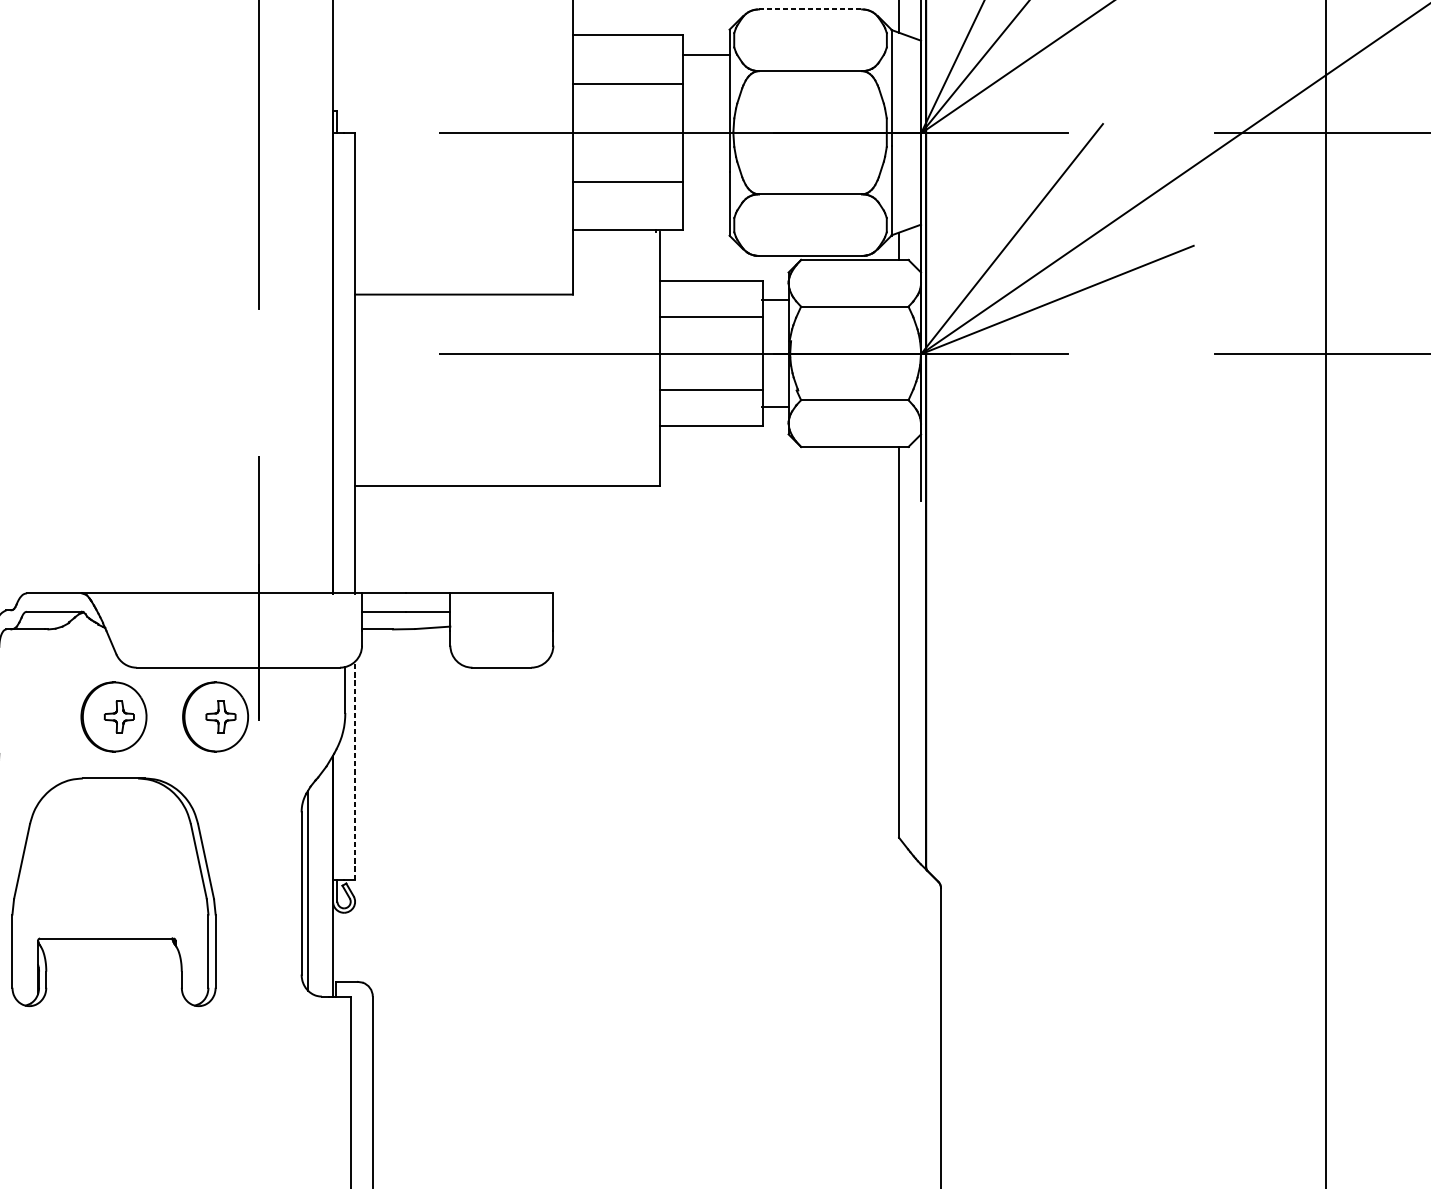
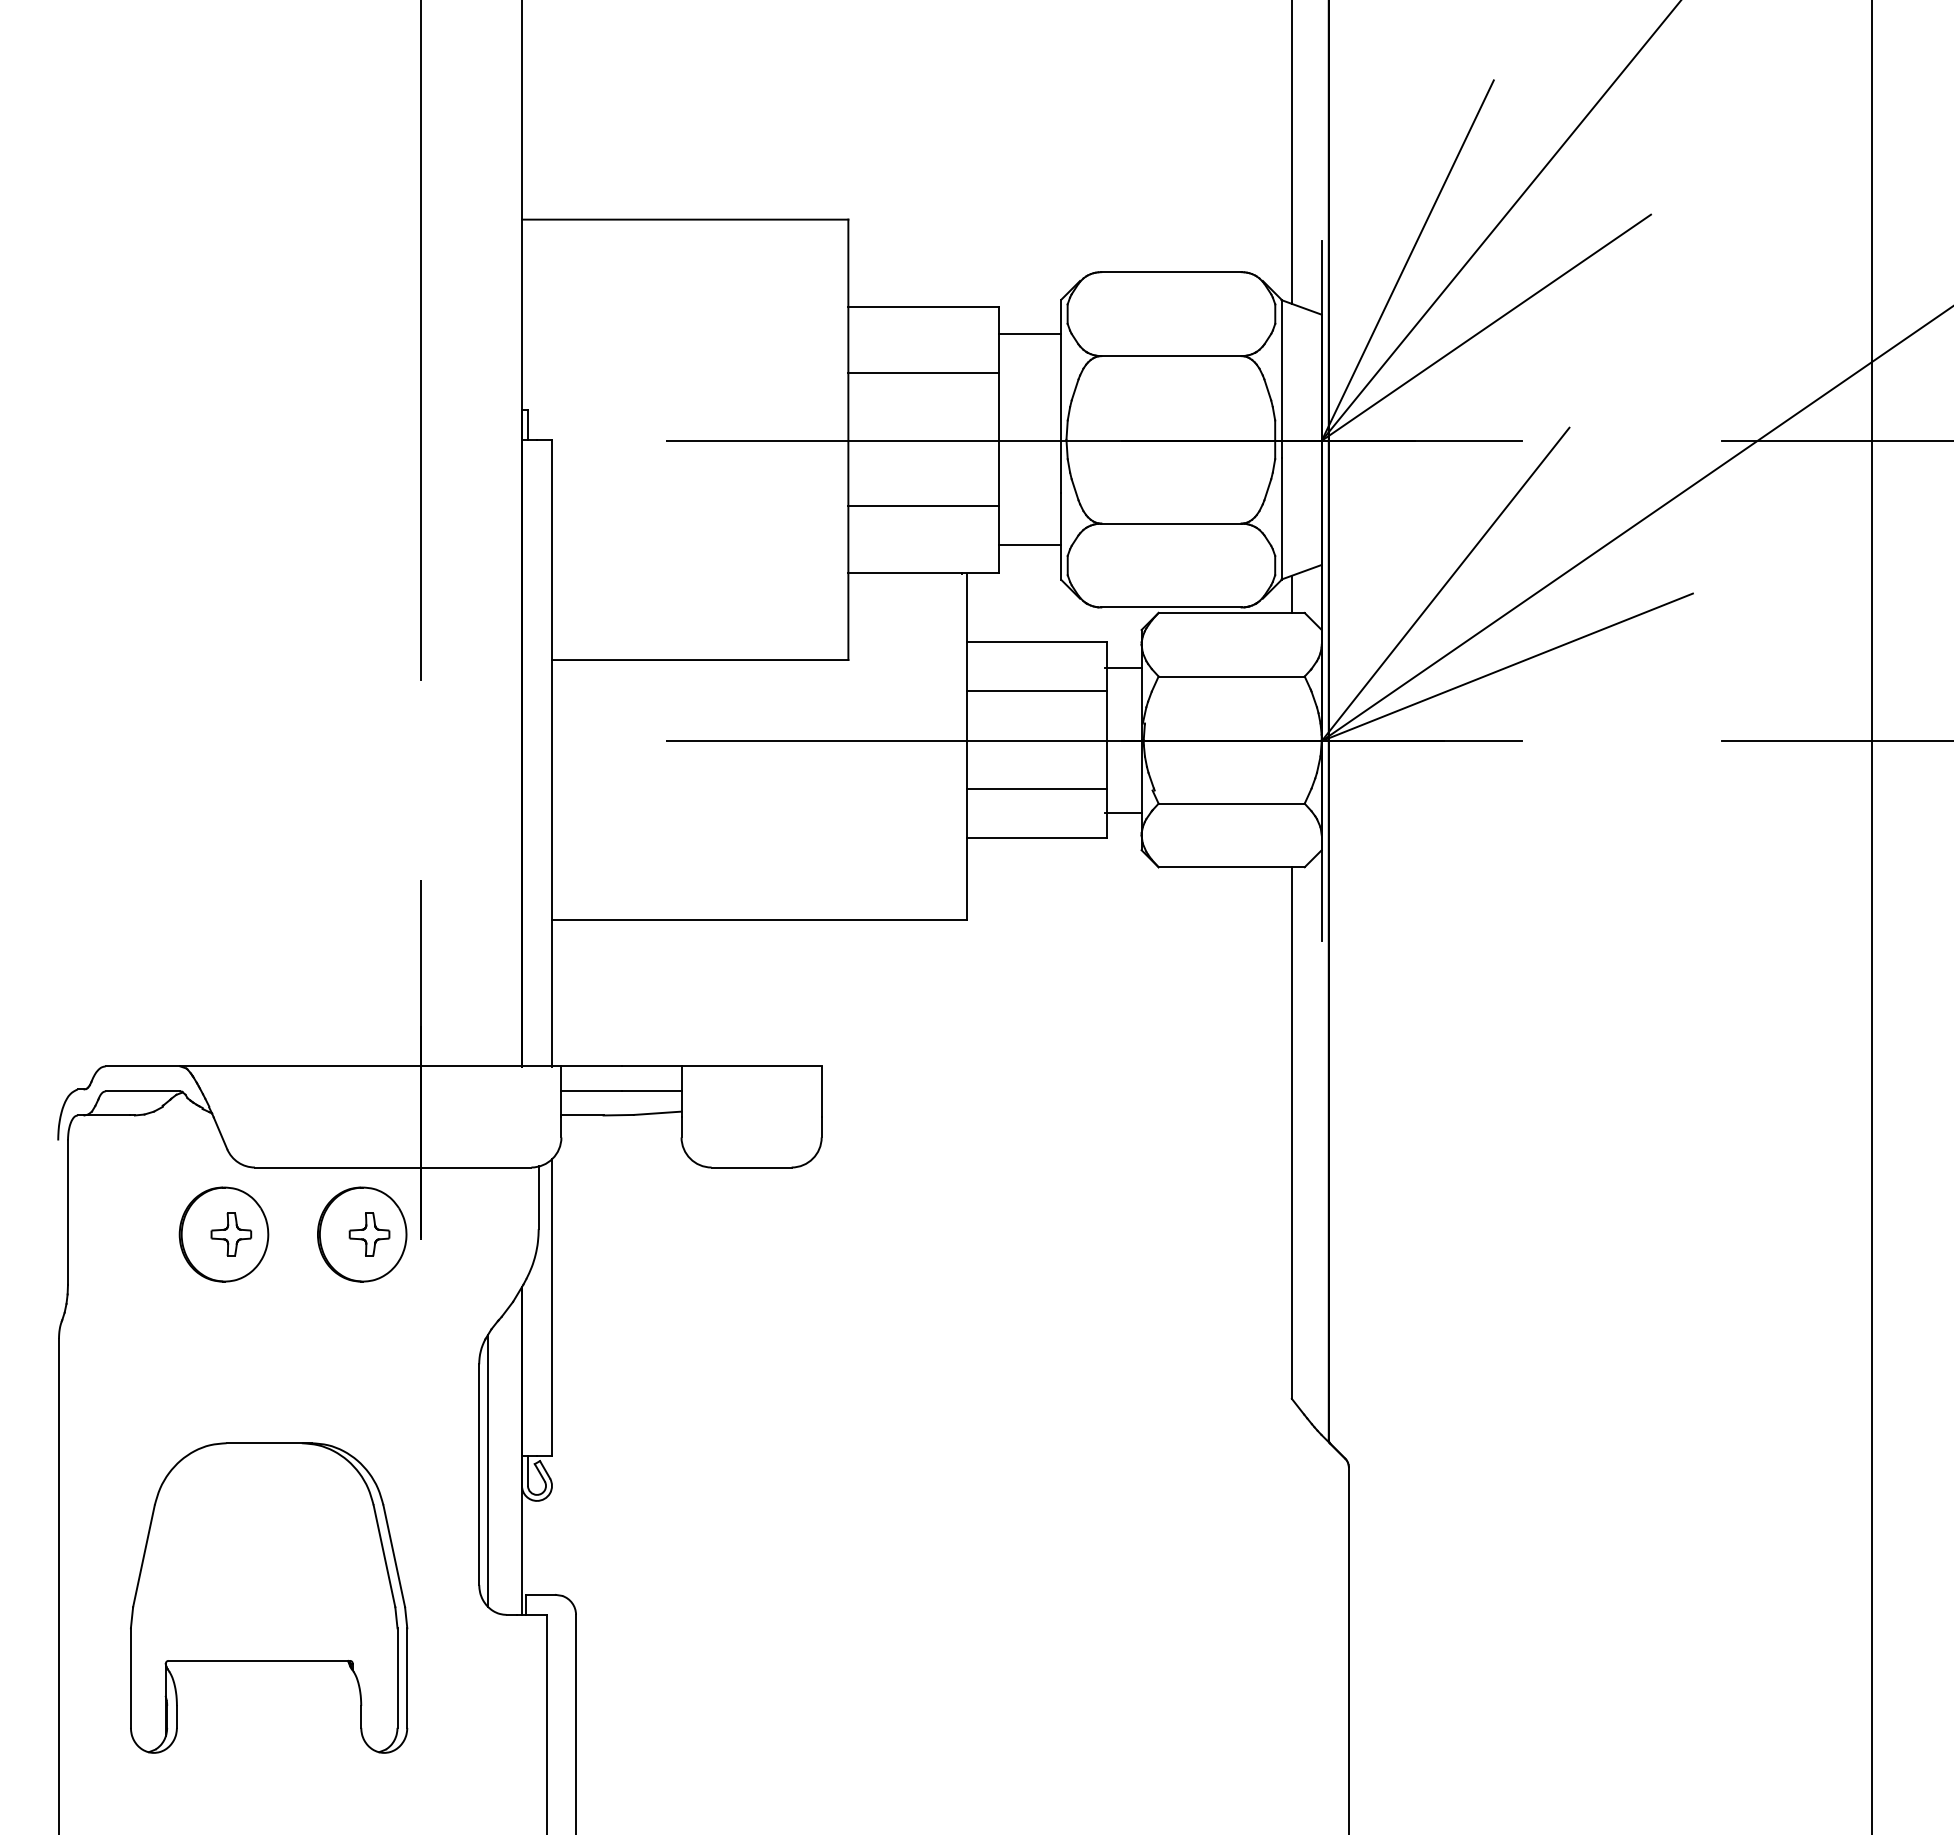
line: (810, 9) -> (1171, 272), dashed -> solid
line: (706, 210) -> (1029, 545), added
line: (355, 769) -> (552, 1306), dashed -> solid
part: (114, 891) -> (269, 1597), moved

